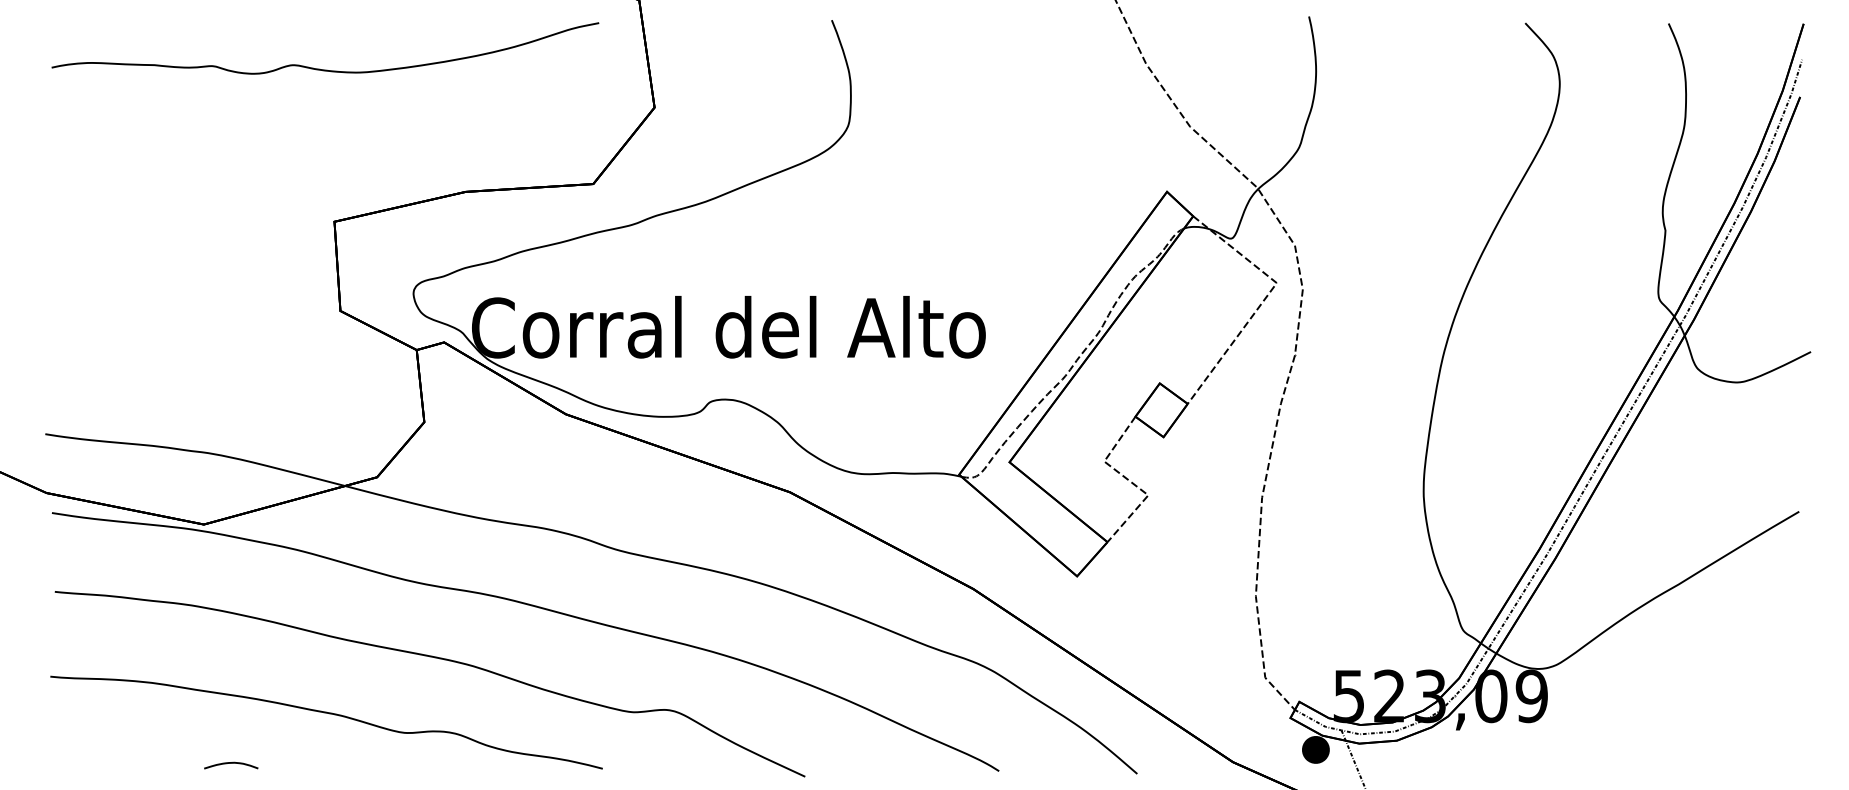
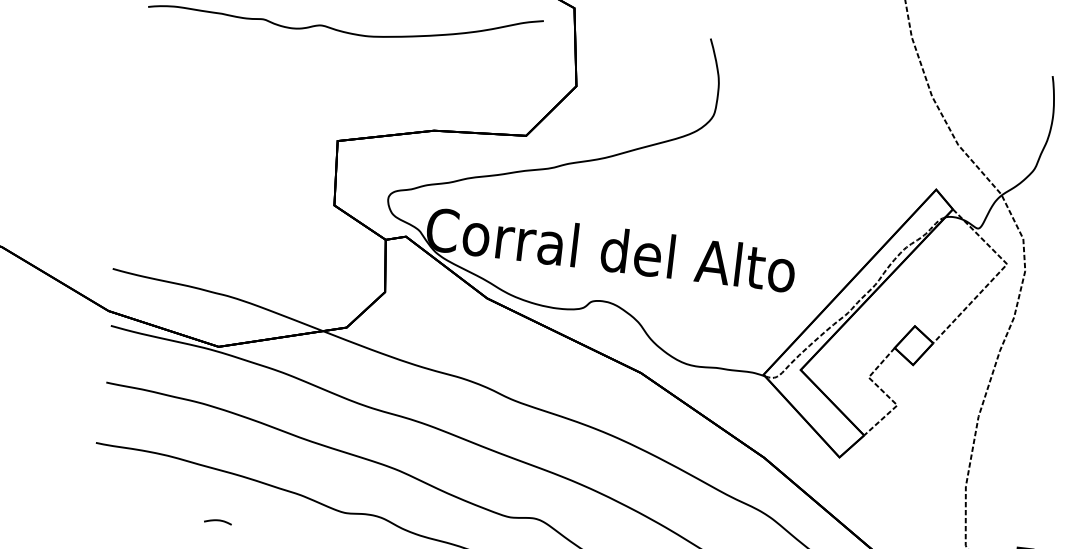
part: (231, 765) -> (218, 521), size x0.71

